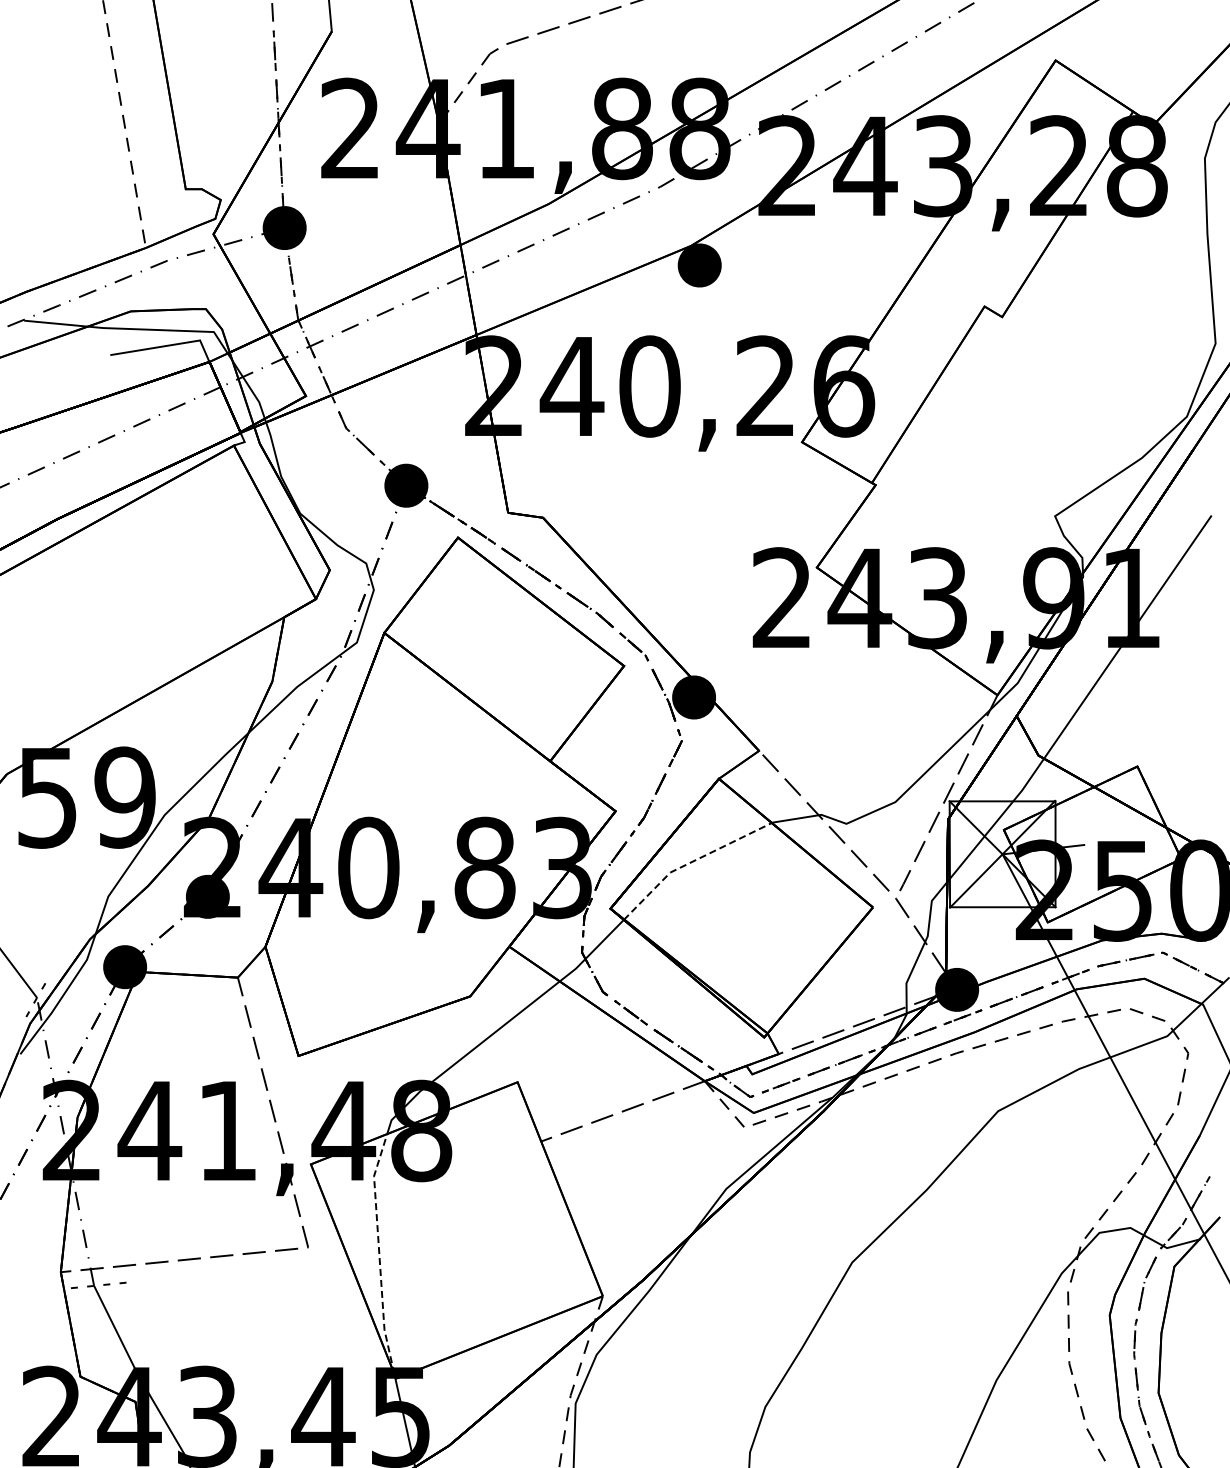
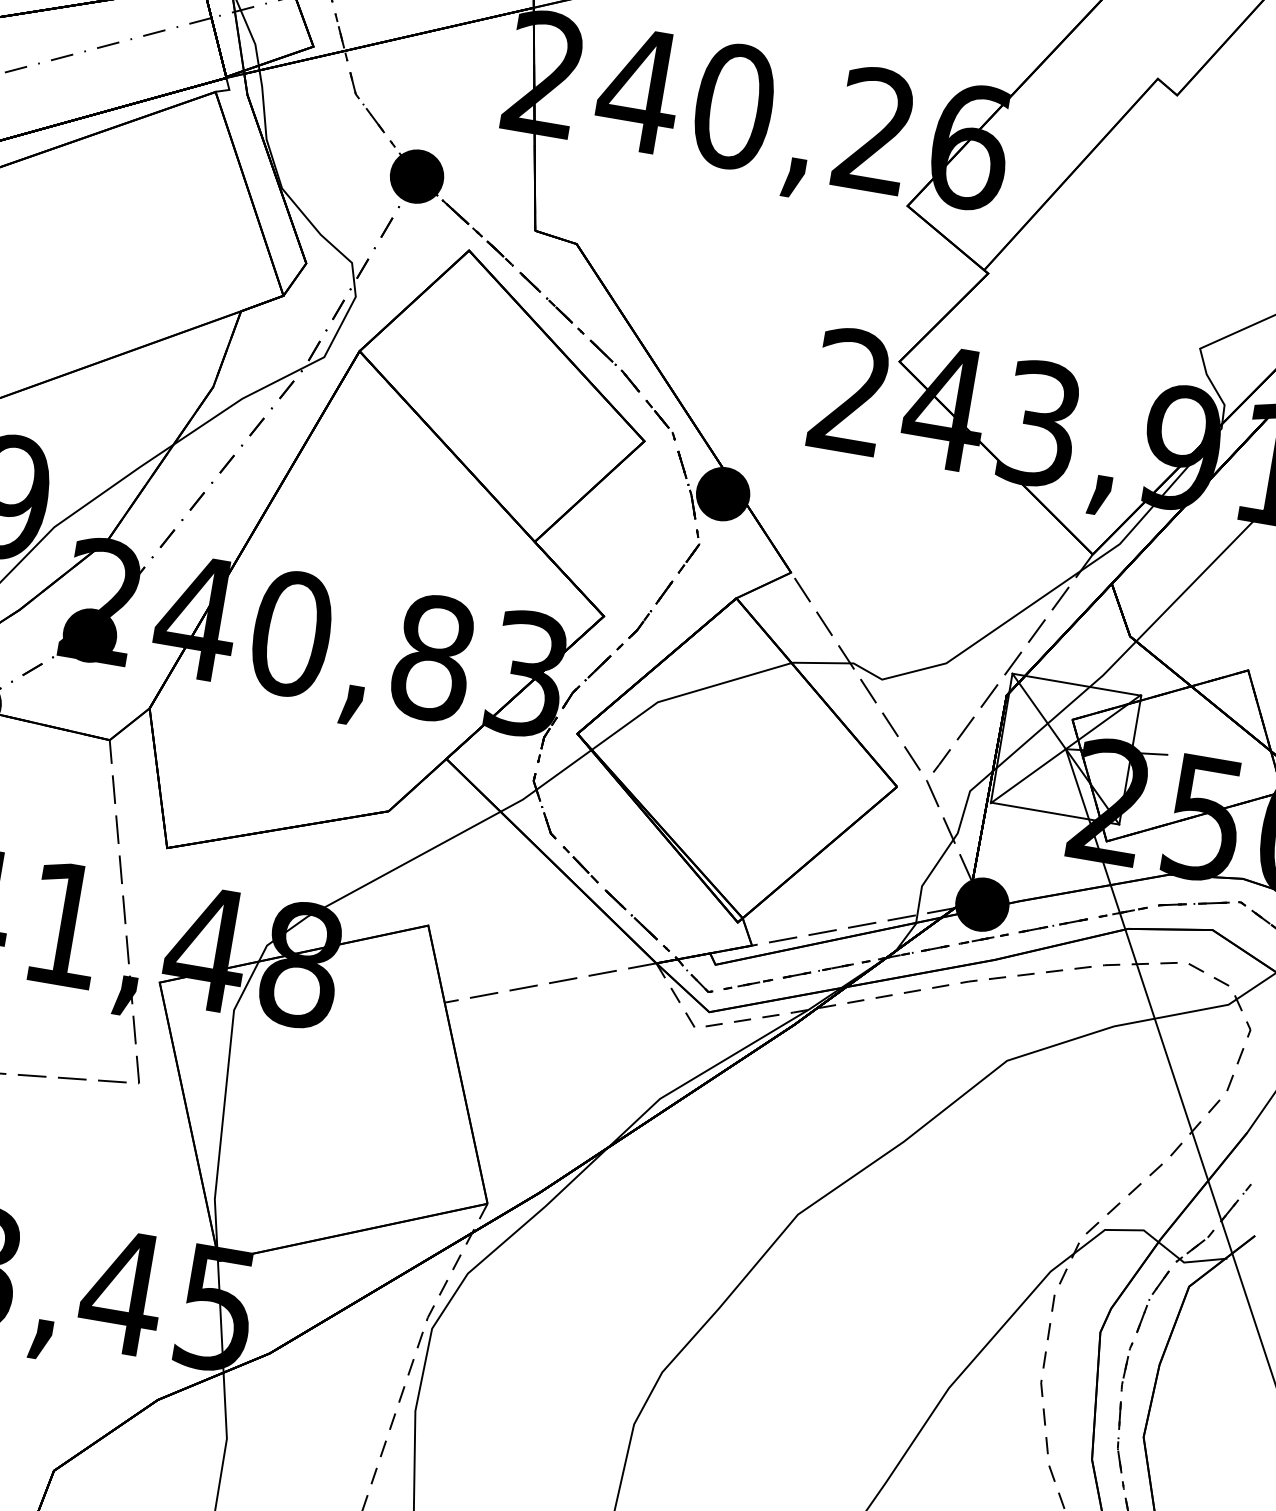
line: (691, 862) -> (685, 694), dashed -> solid
line: (379, 1253) -> (224, 1105), dashed -> solid

